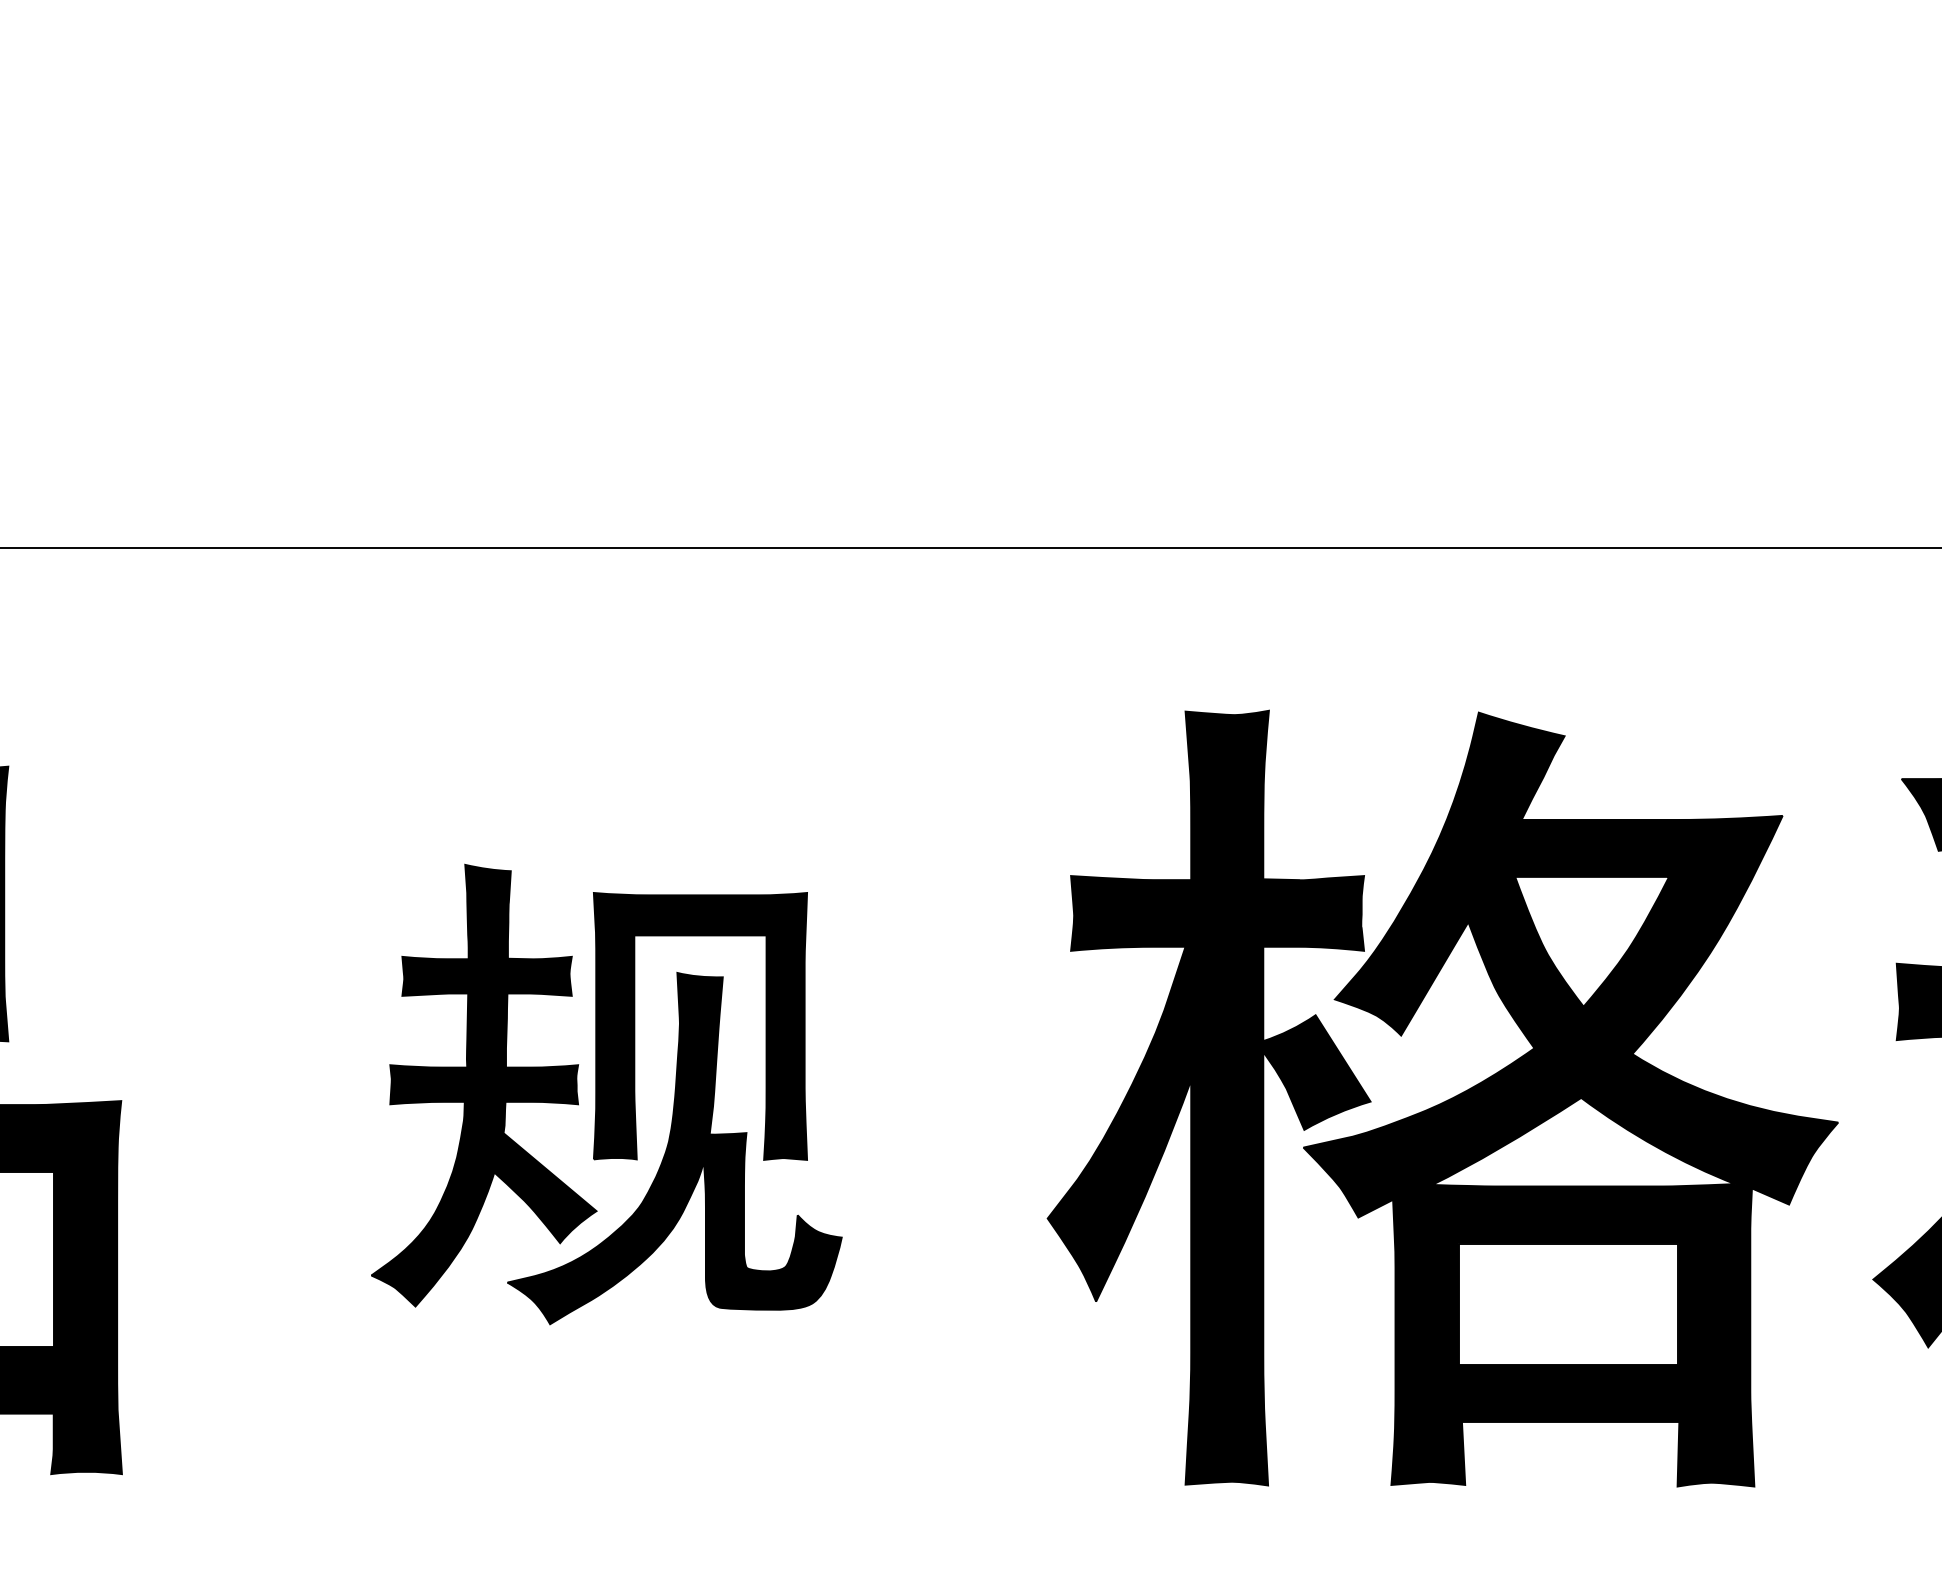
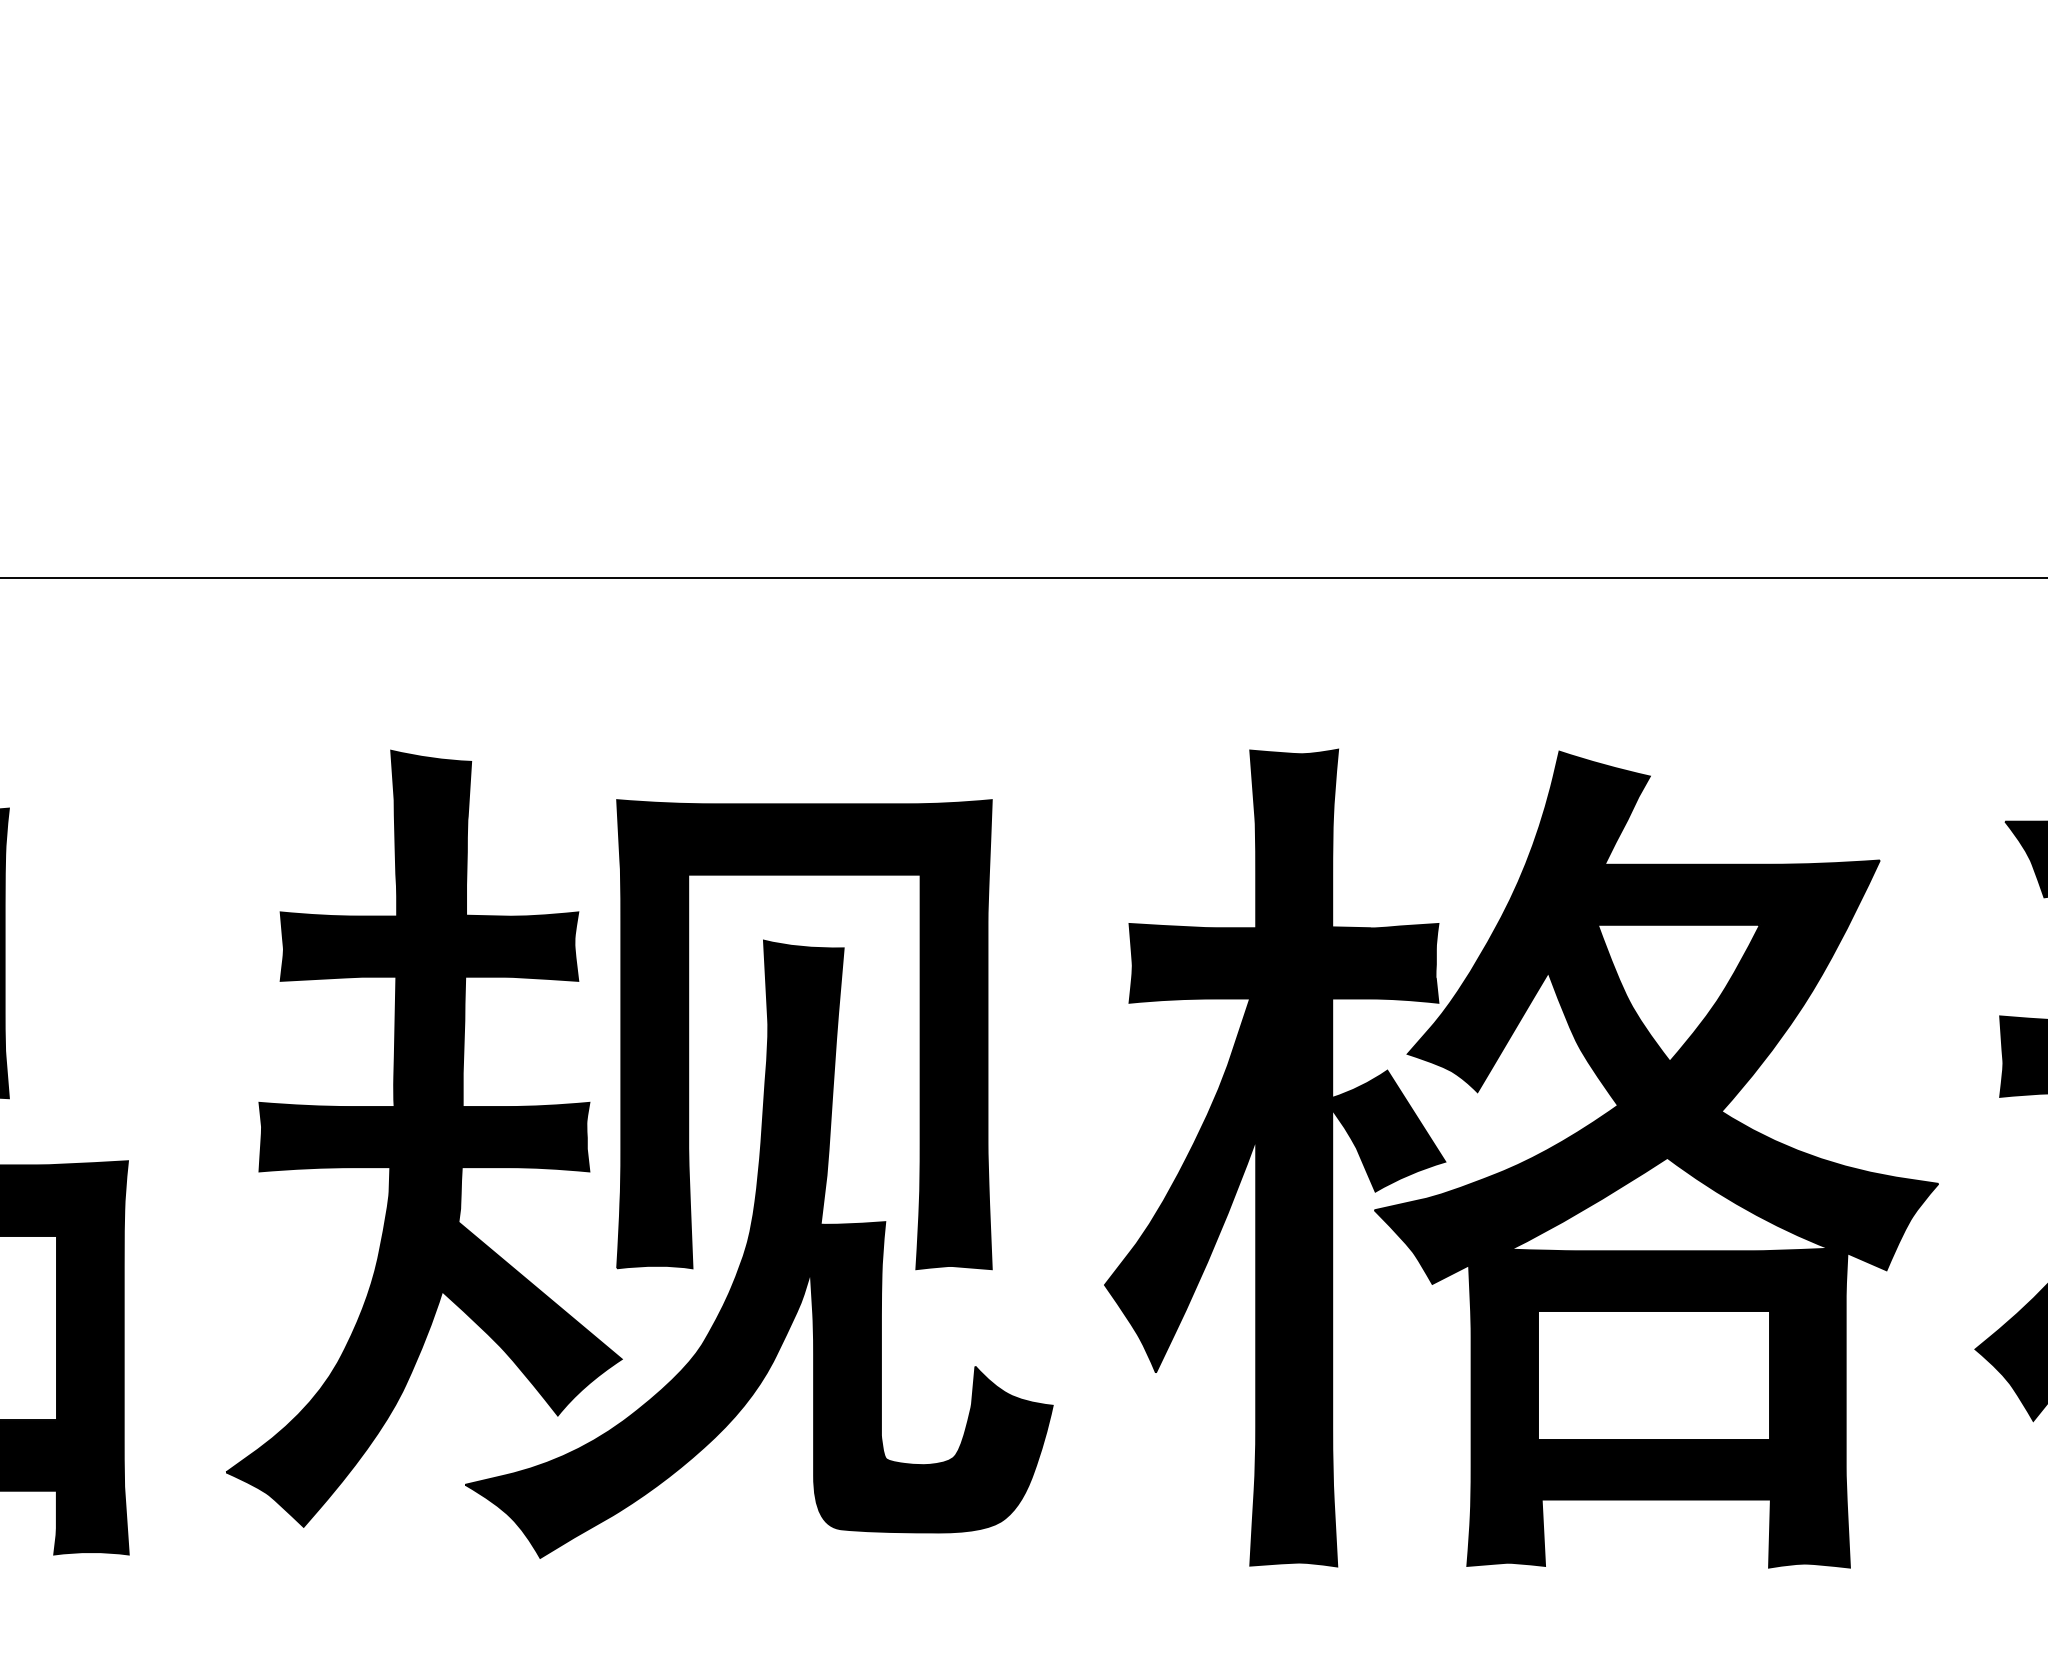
part: (606, 1094) -> (639, 1154), size x1.67

